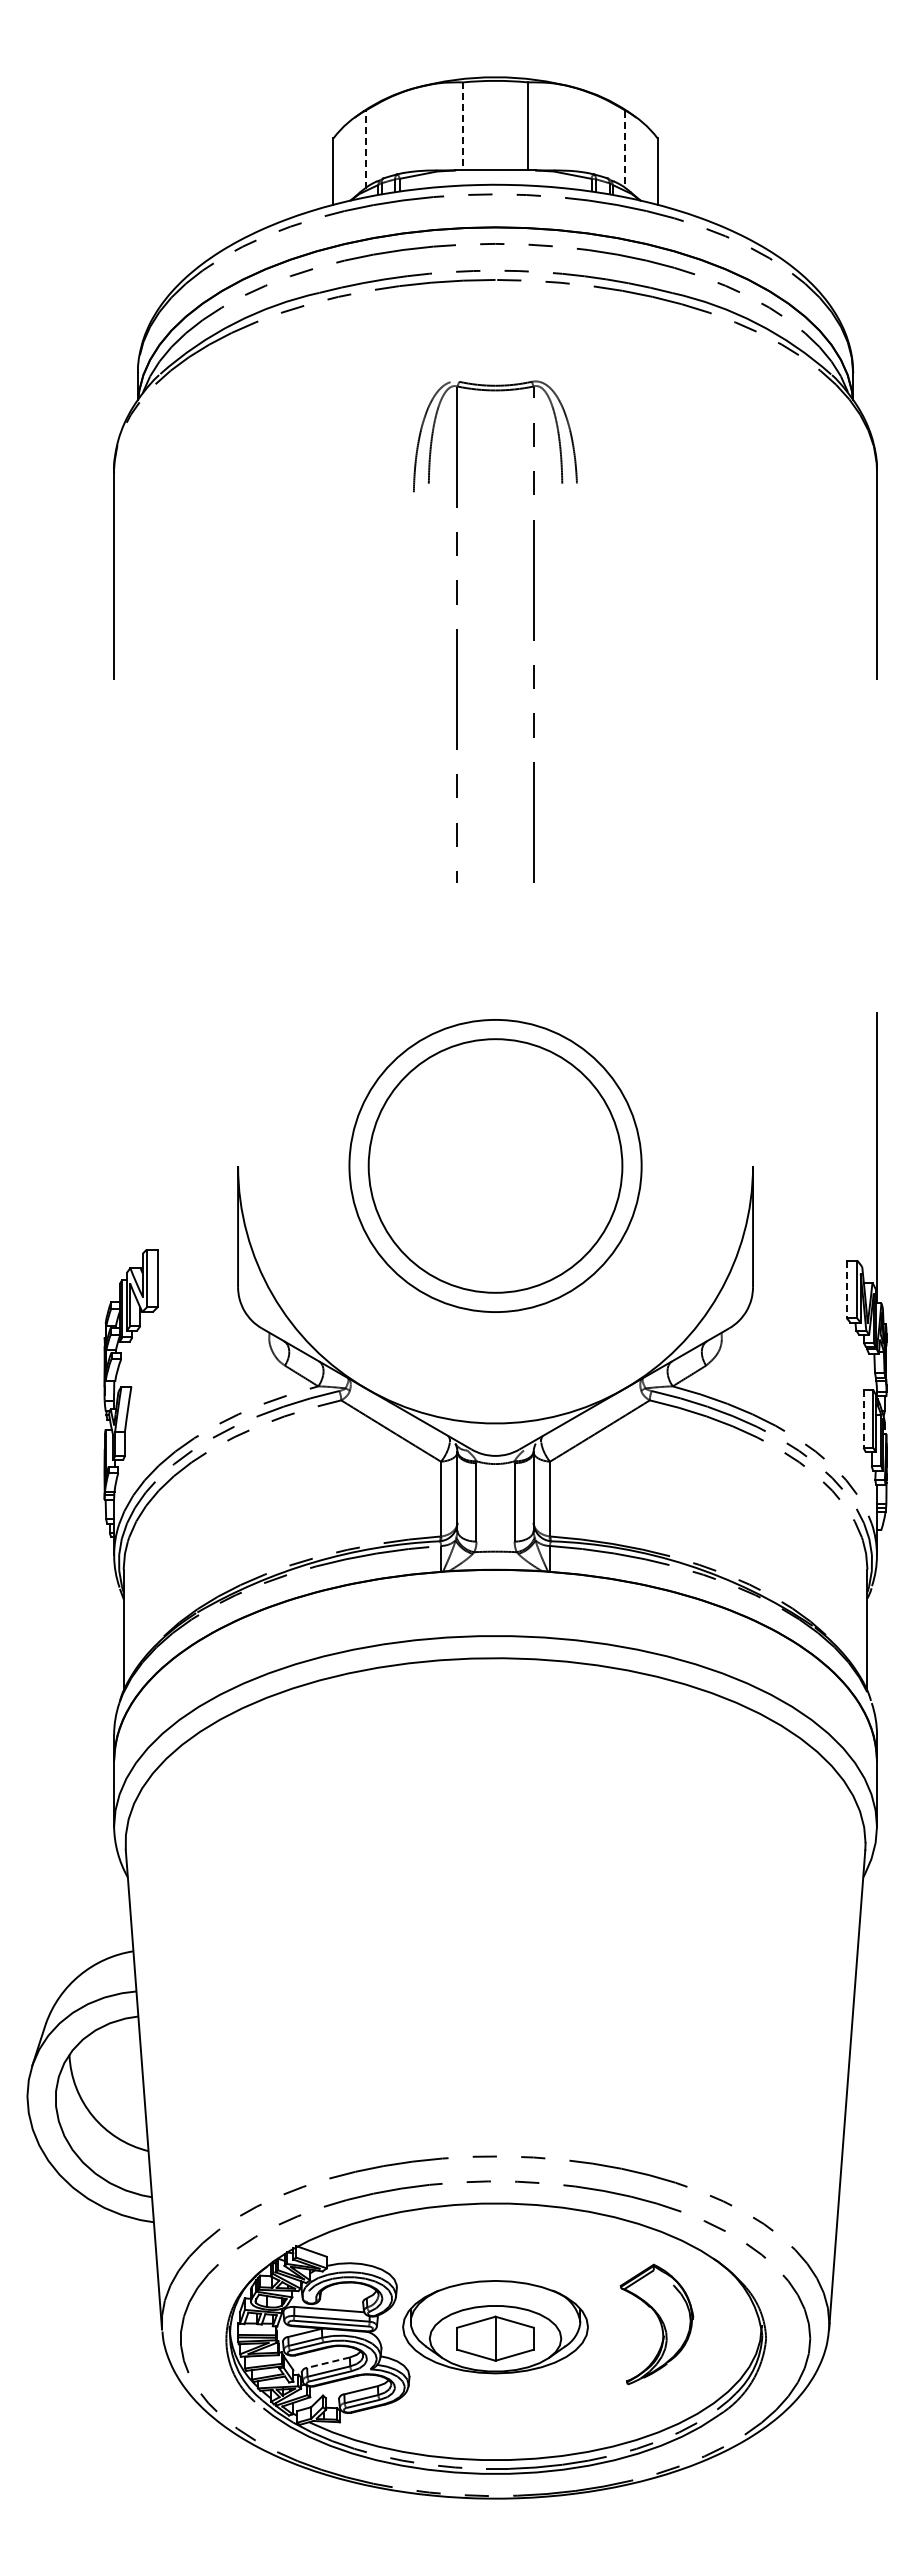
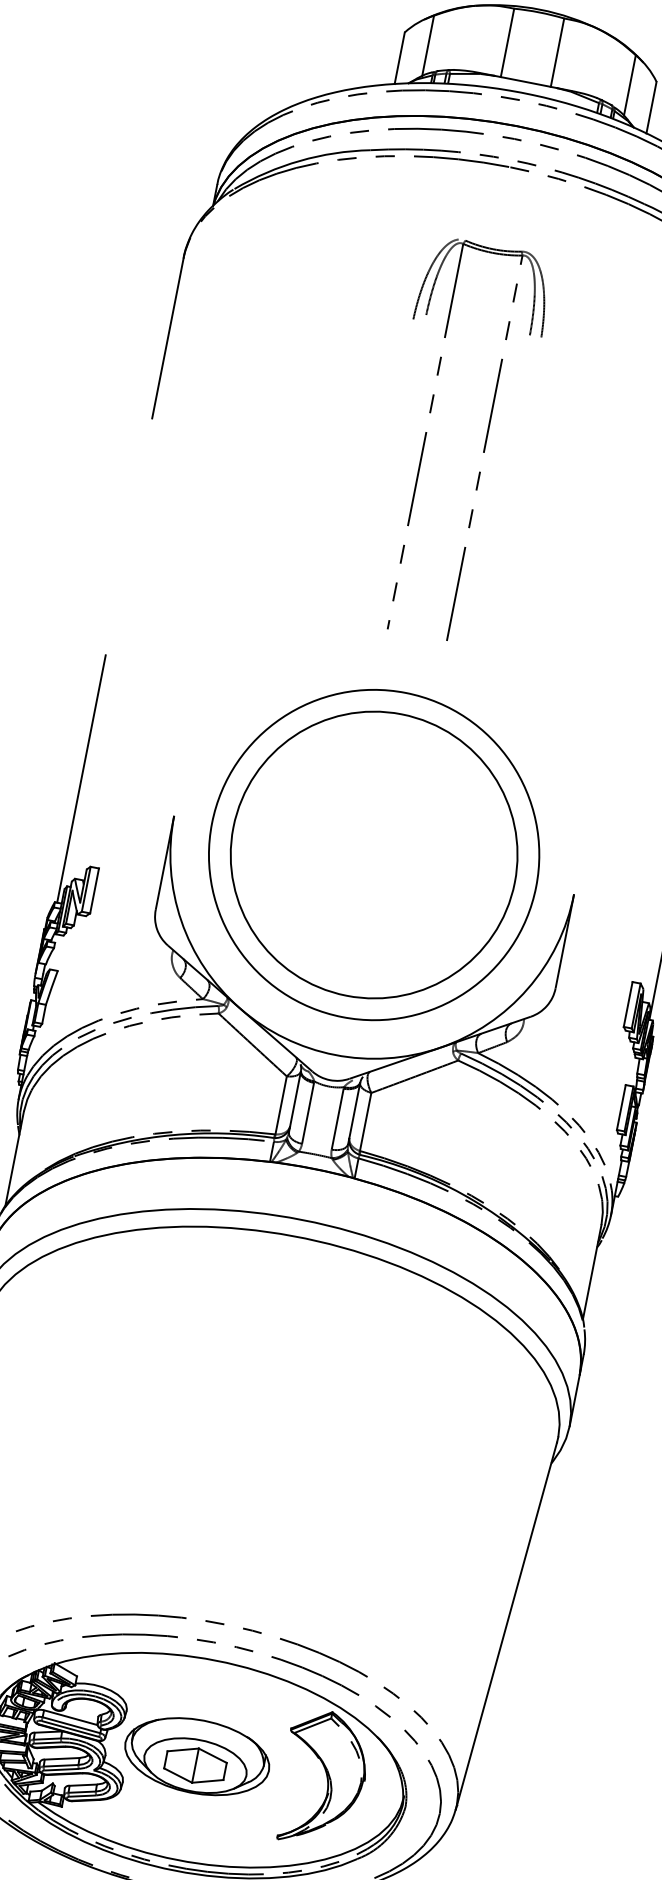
line: (463, 126) -> (507, 42), dashed -> solid
line: (365, 149) -> (428, 45), dashed -> solid
line: (625, 149) -> (629, 85), dashed -> solid
line: (114, 1142) -> (81, 778), added
circle: (495, 1165) -> (374, 854), size x1.43
circle: (495, 1165) -> (374, 854), size x1.43
line: (846, 1289) -> (627, 1004), dashed -> solid
line: (863, 1418) -> (621, 1107), dashed -> solid
part: (656, 2324) -> (322, 1779), size x1.43
line: (328, 2362) -> (62, 1758), dashed -> solid

